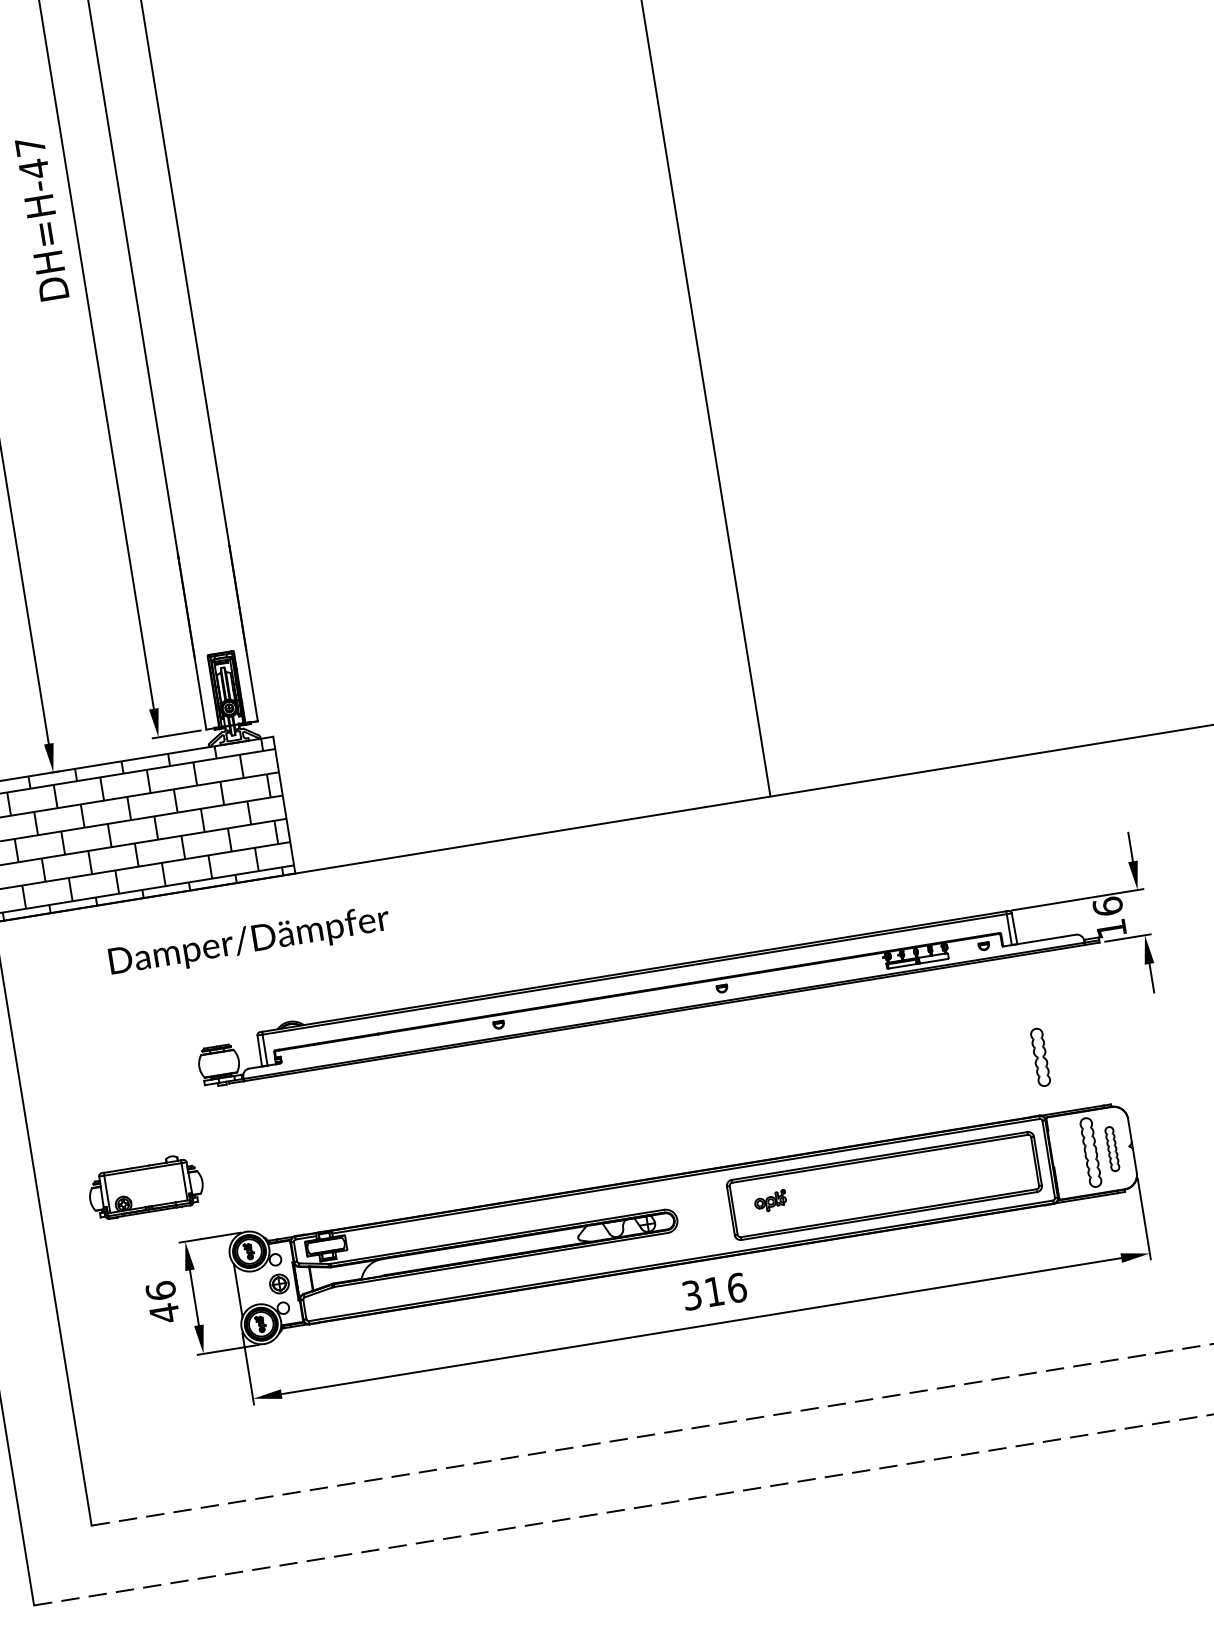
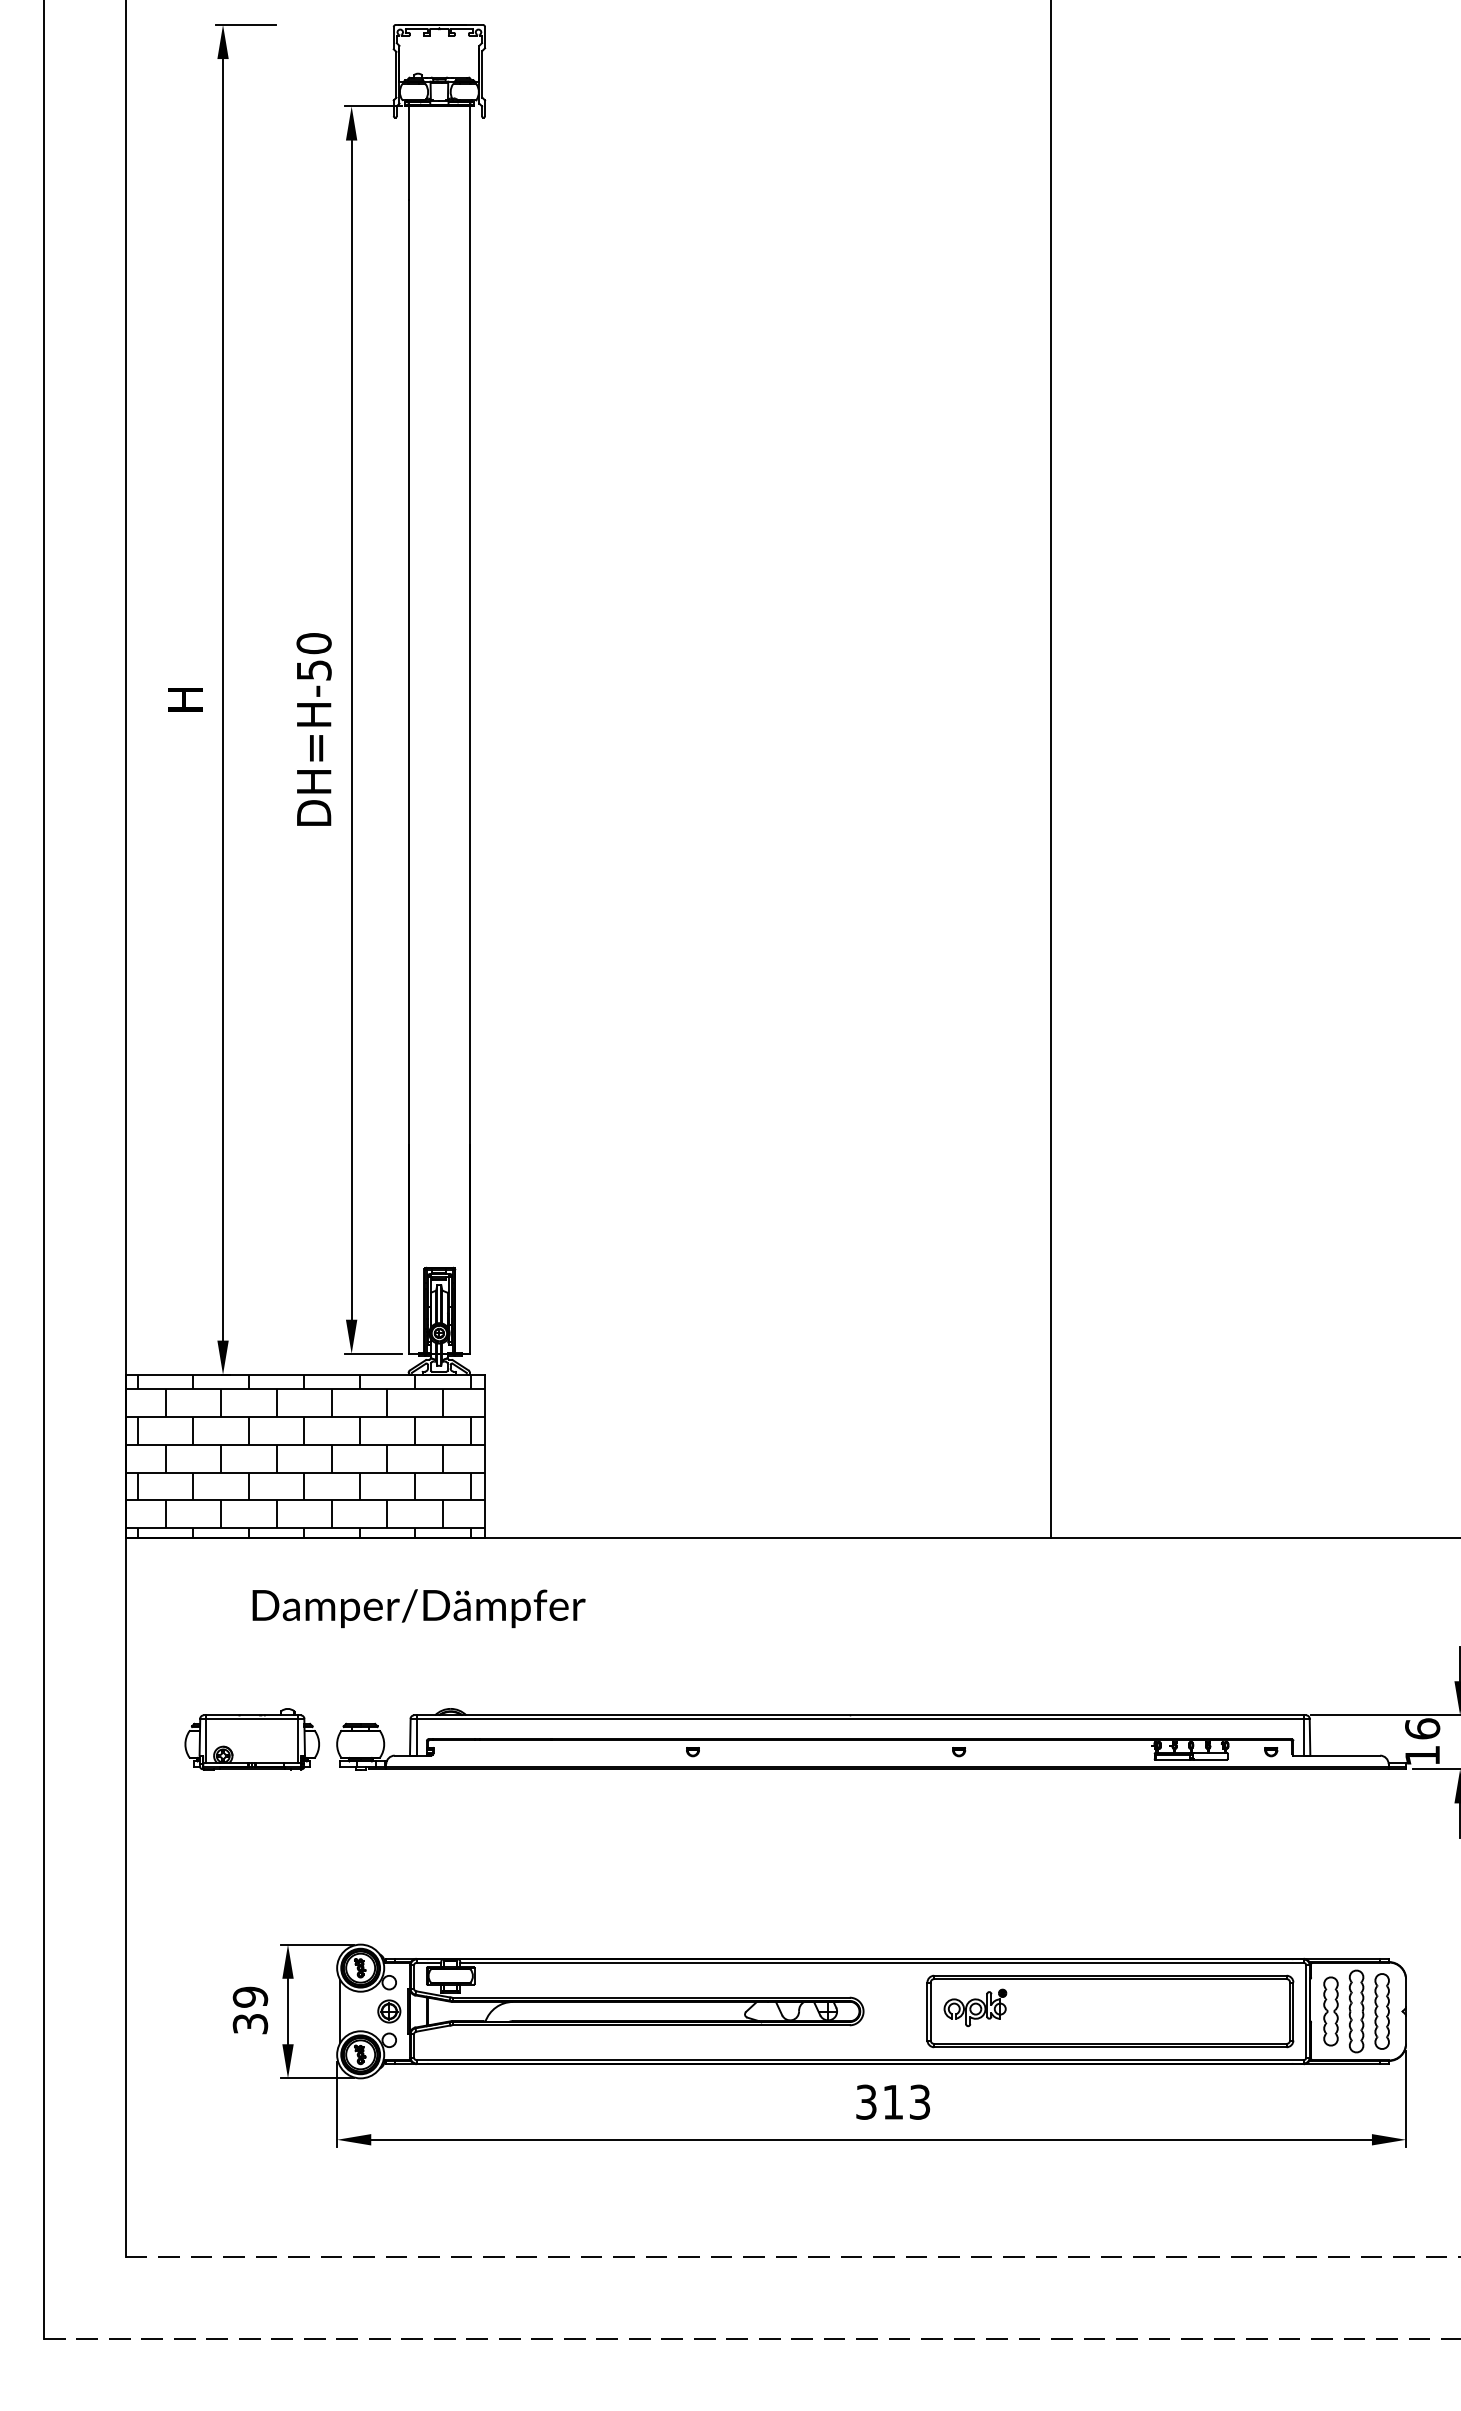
text: (31, 158) -> (313, 657), DH=H-47 -> DH=H-50
part: (1040, 1057) -> (1330, 2011), moved
part: (1111, 1149) -> (1381, 2011), size x1.43
part: (145, 1186) -> (251, 1739), moved
part: (770, 1201) -> (975, 2007), size x1.67
text: (736, 1287) -> (919, 2101), 316 -> 313
text: (162, 1302) -> (250, 2010), 46 -> 39

